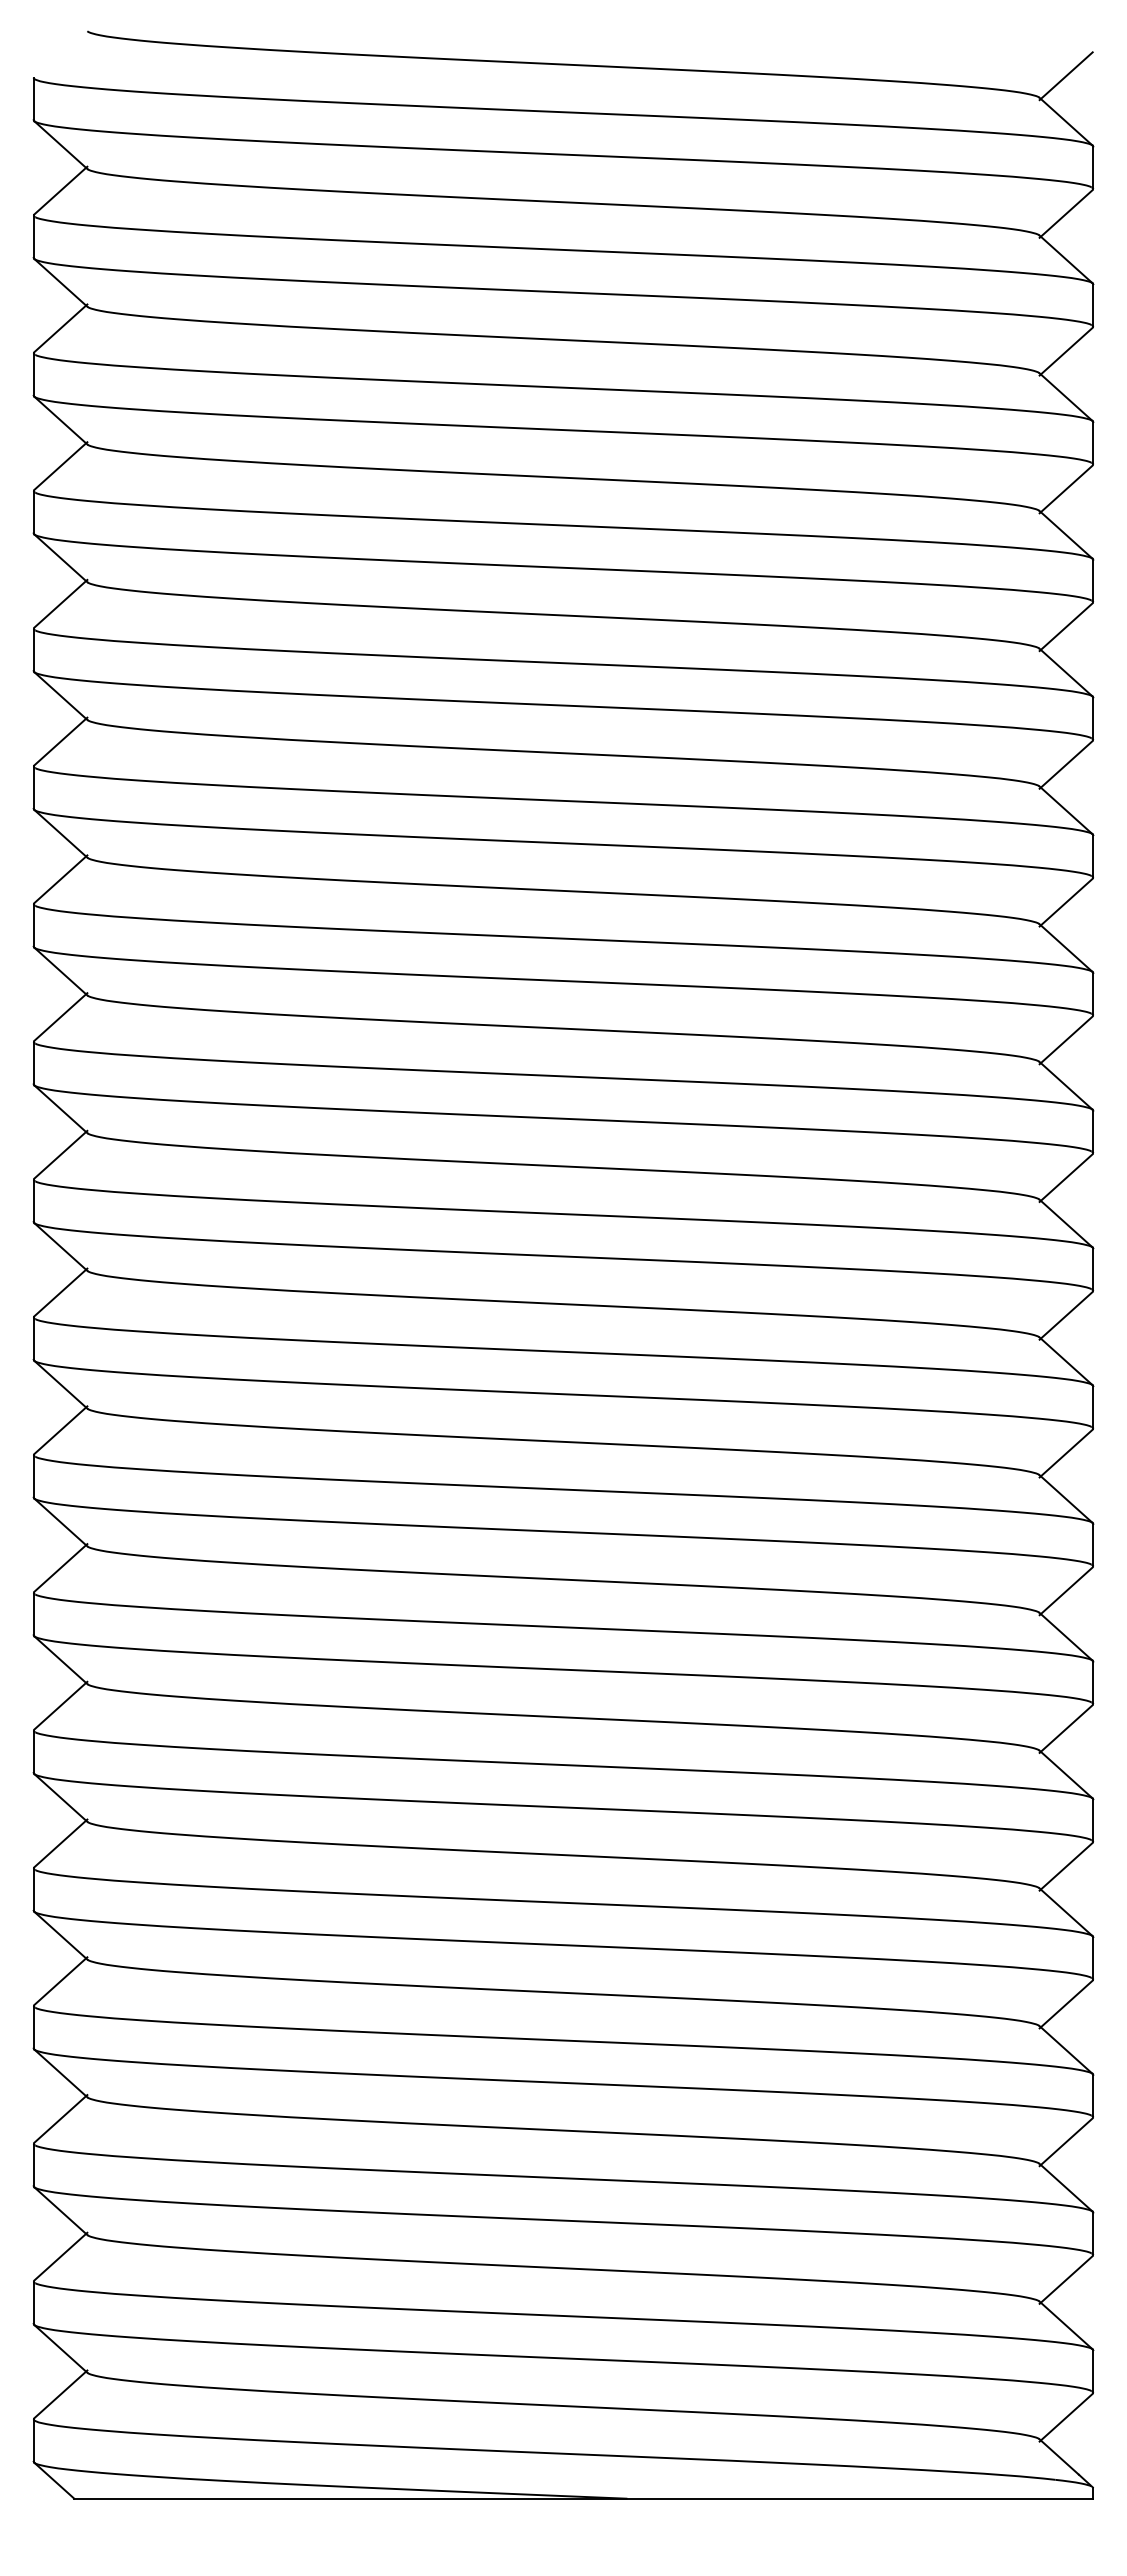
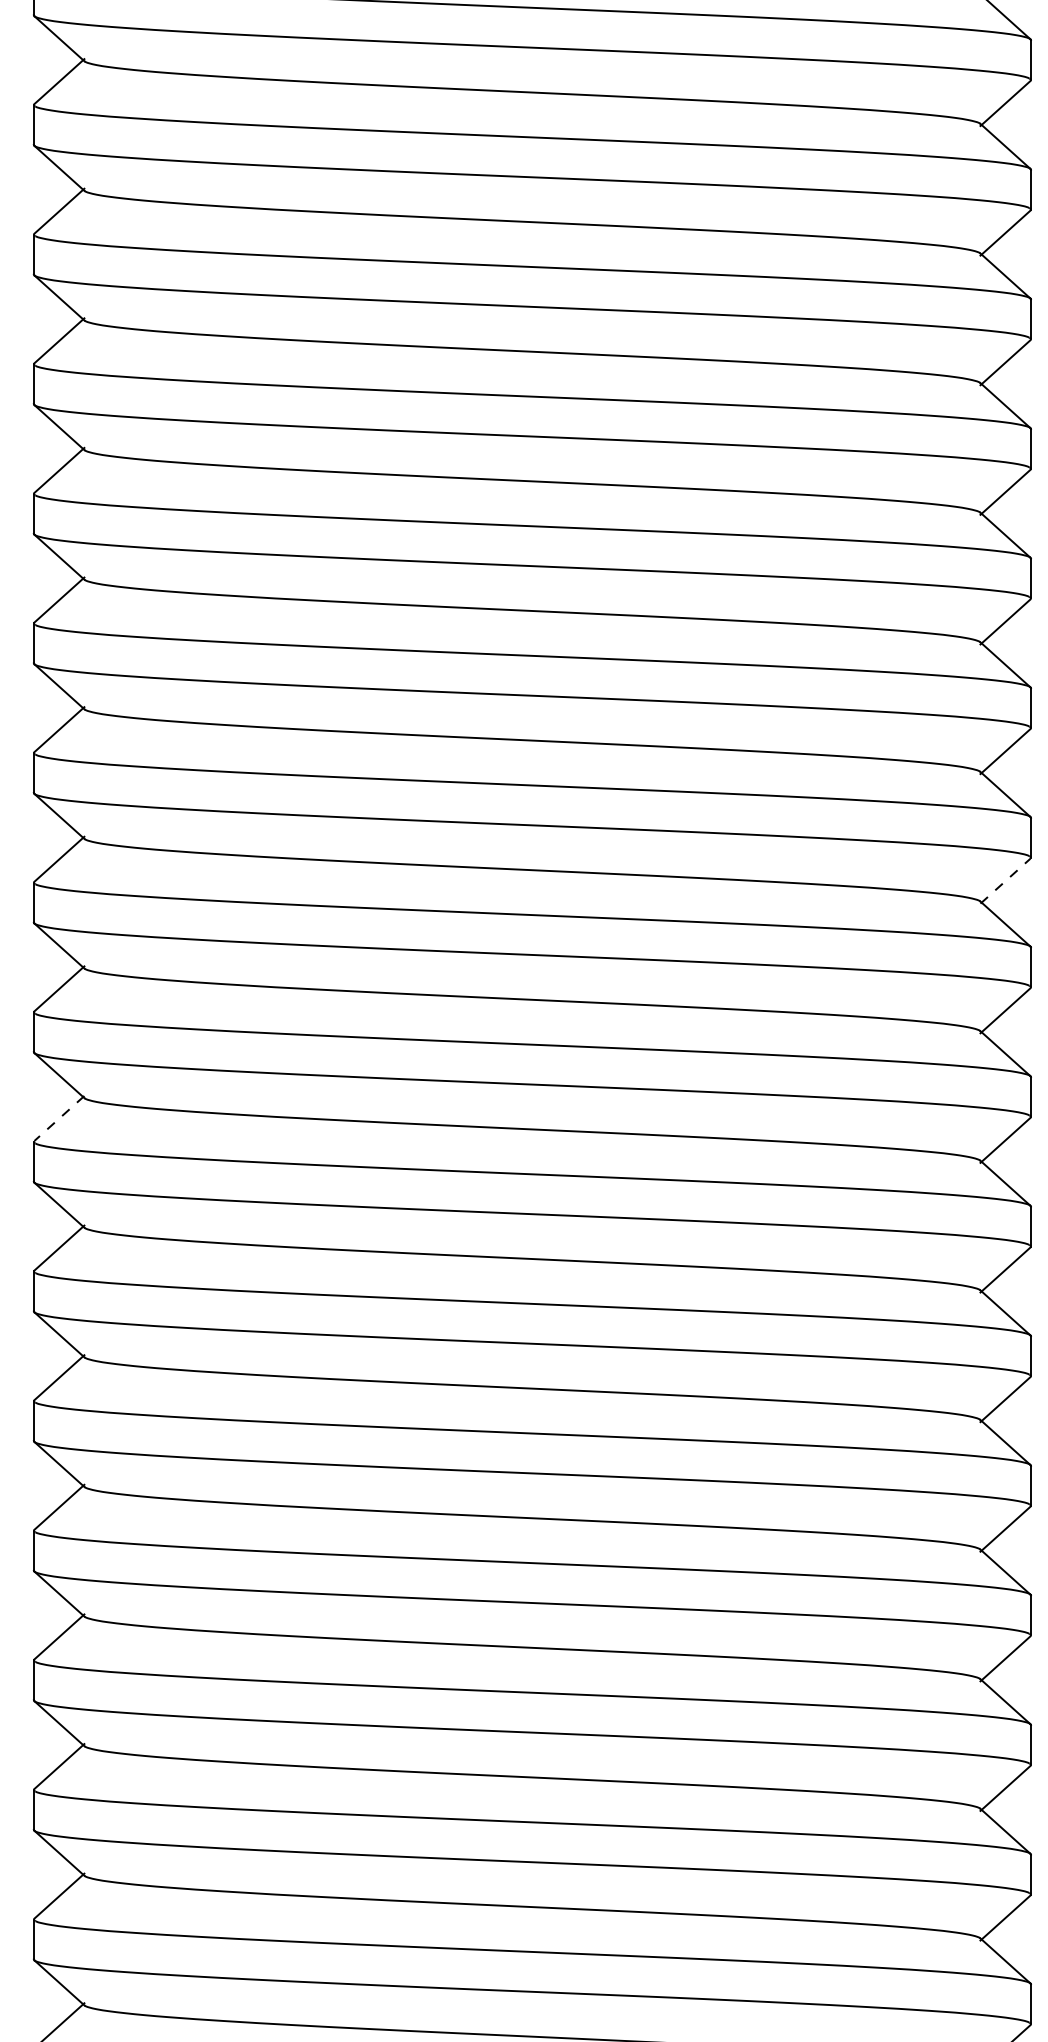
line: (1066, 1040) -> (1005, 881), solid -> dashed
line: (60, 1292) -> (59, 1118), solid -> dashed

